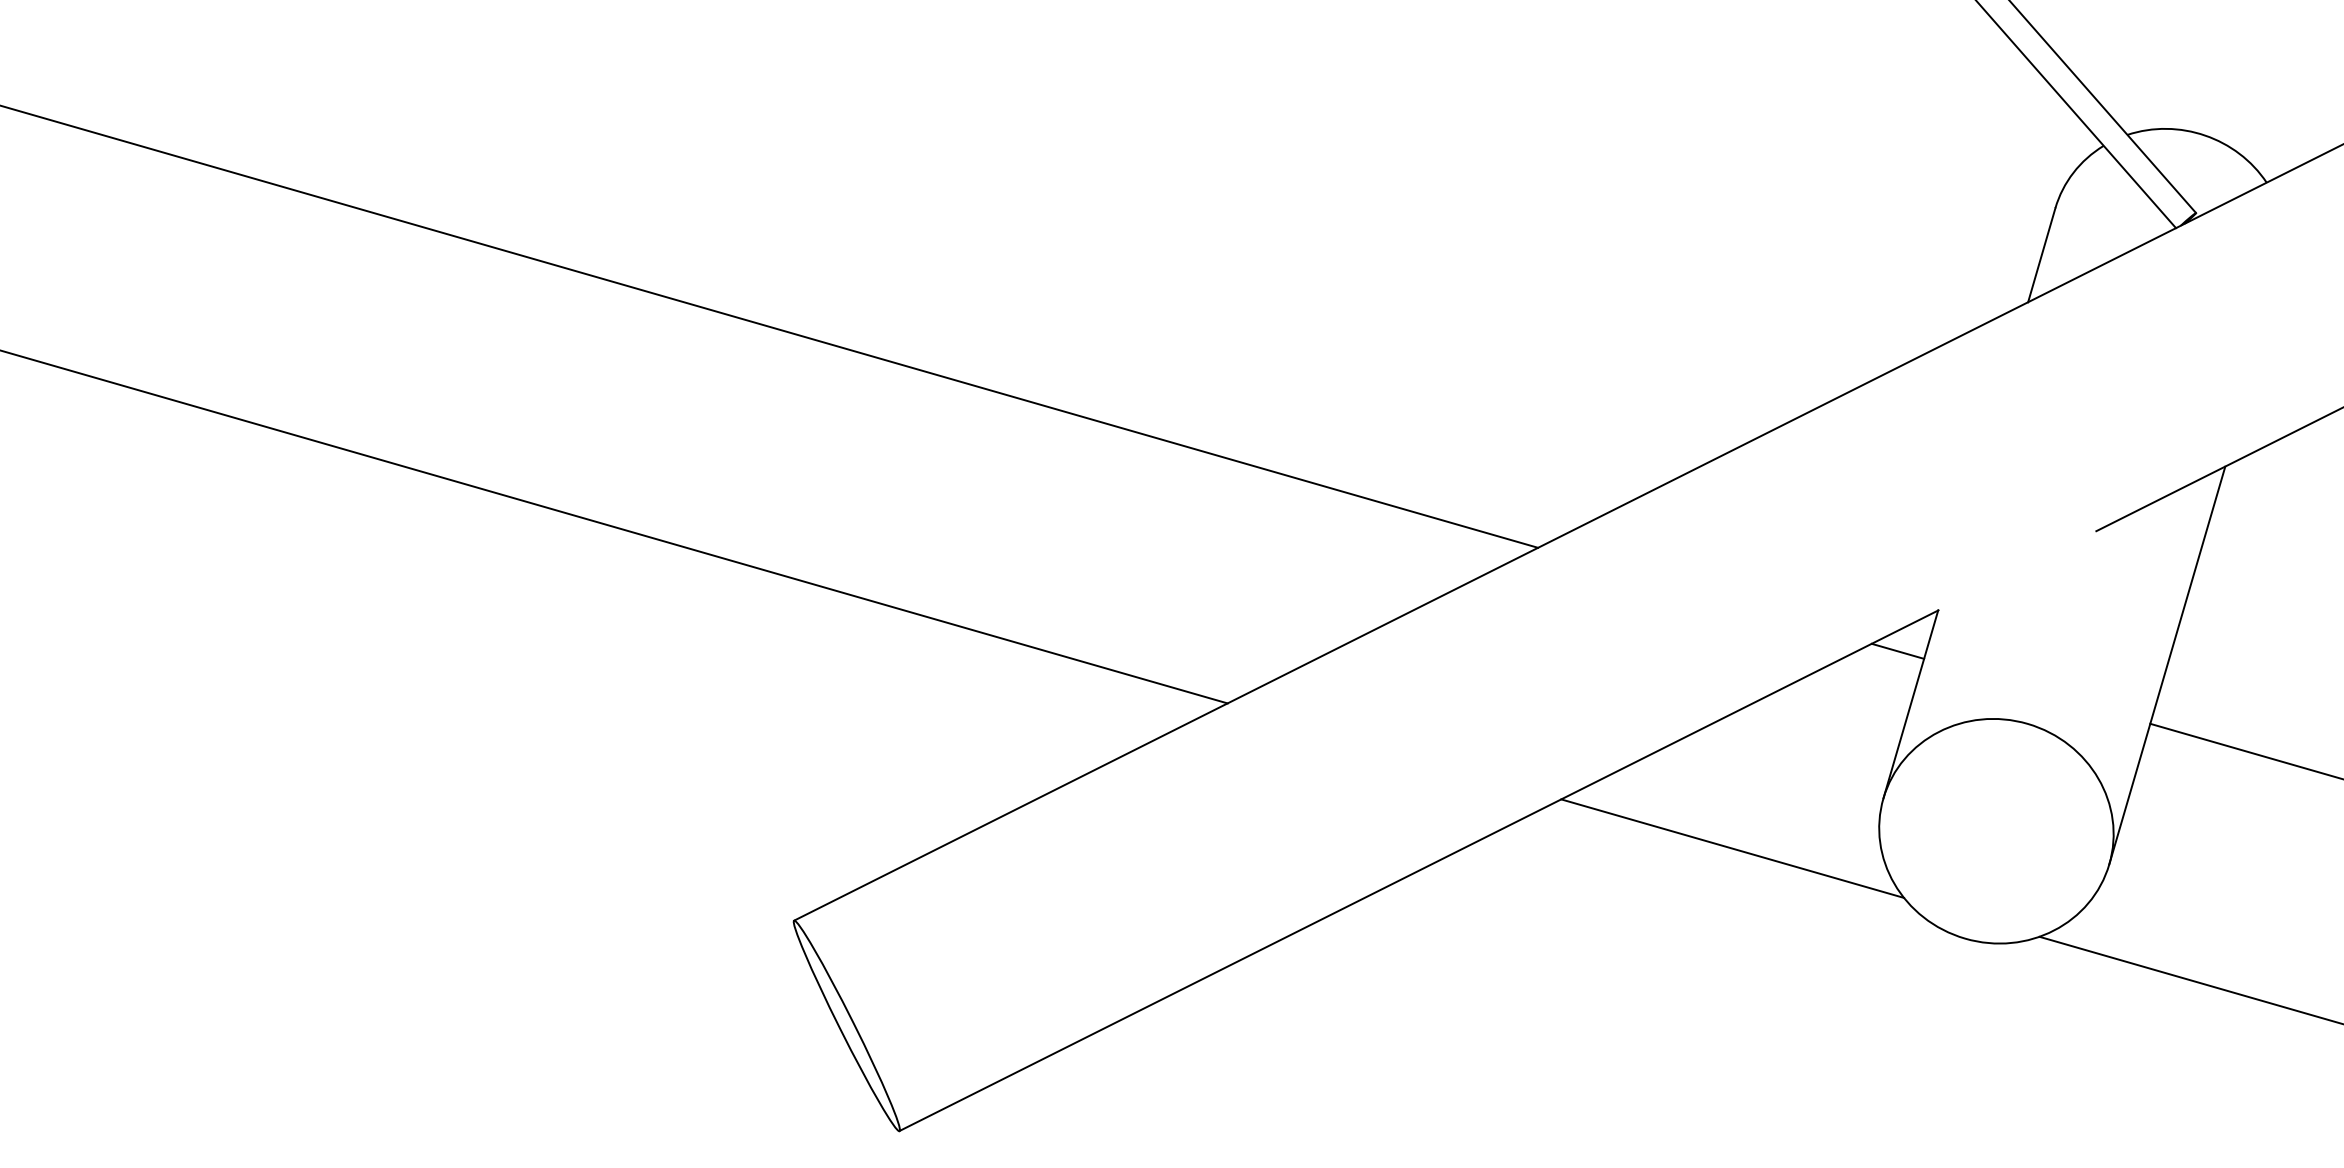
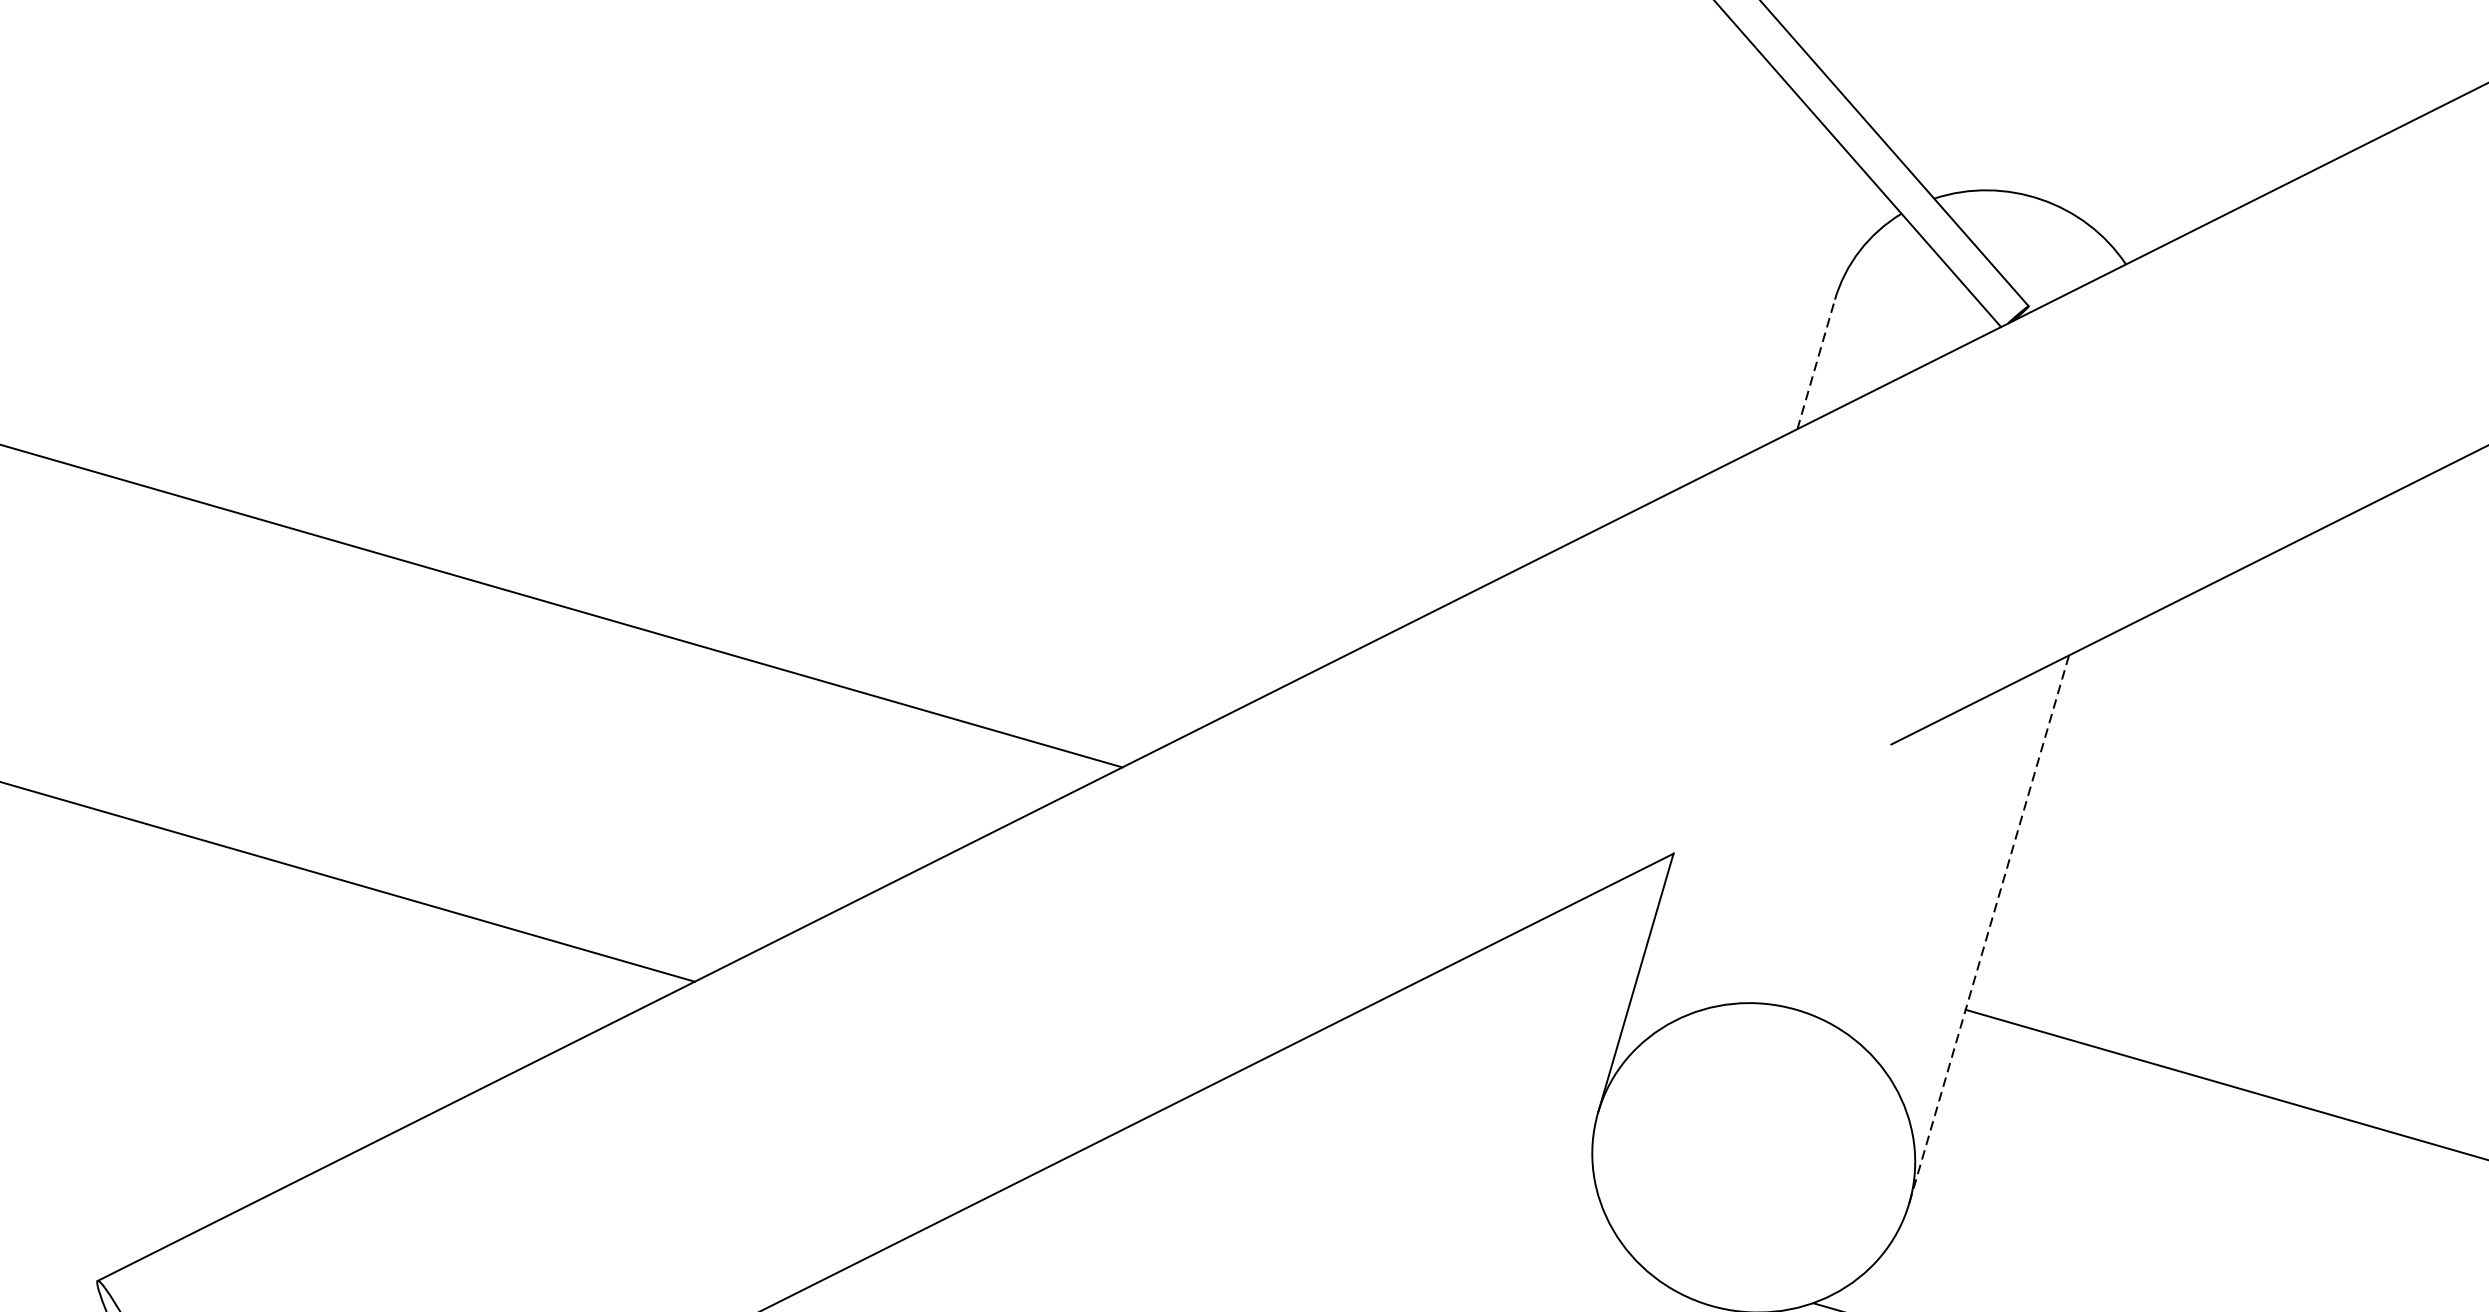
line: (2041, 255) -> (1815, 364), solid -> dashed
line: (1897, 650) -> (1617, 908), removed
line: (2167, 664) -> (1989, 928), solid -> dashed
line: (1732, 848) -> (1390, 1181), removed

